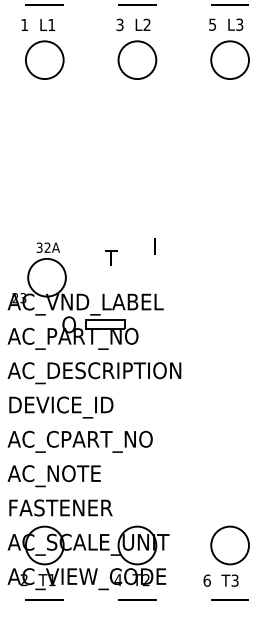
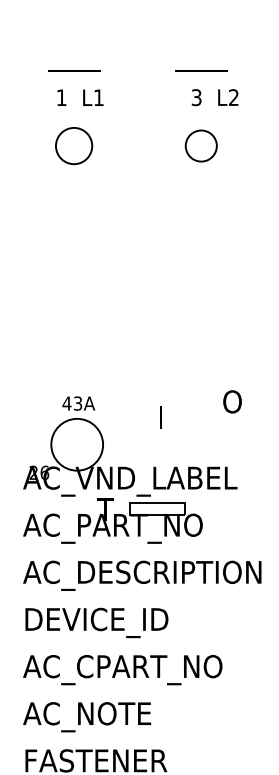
text: (38, 24) -> (80, 97), moved
text: (133, 24) -> (215, 97), moved
circle: (44, 60) -> (73, 146), size x0.7
circle: (137, 60) -> (201, 146), size x0.6
text: (159, 246) -> (231, 401), I -> O
text: (43, 247) -> (72, 403), 32A -> 43A
text: (111, 257) -> (165, 416), T -> I
text: (23, 298) -> (44, 473), 23 -> 26
text: (68, 324) -> (106, 508), O -> T

